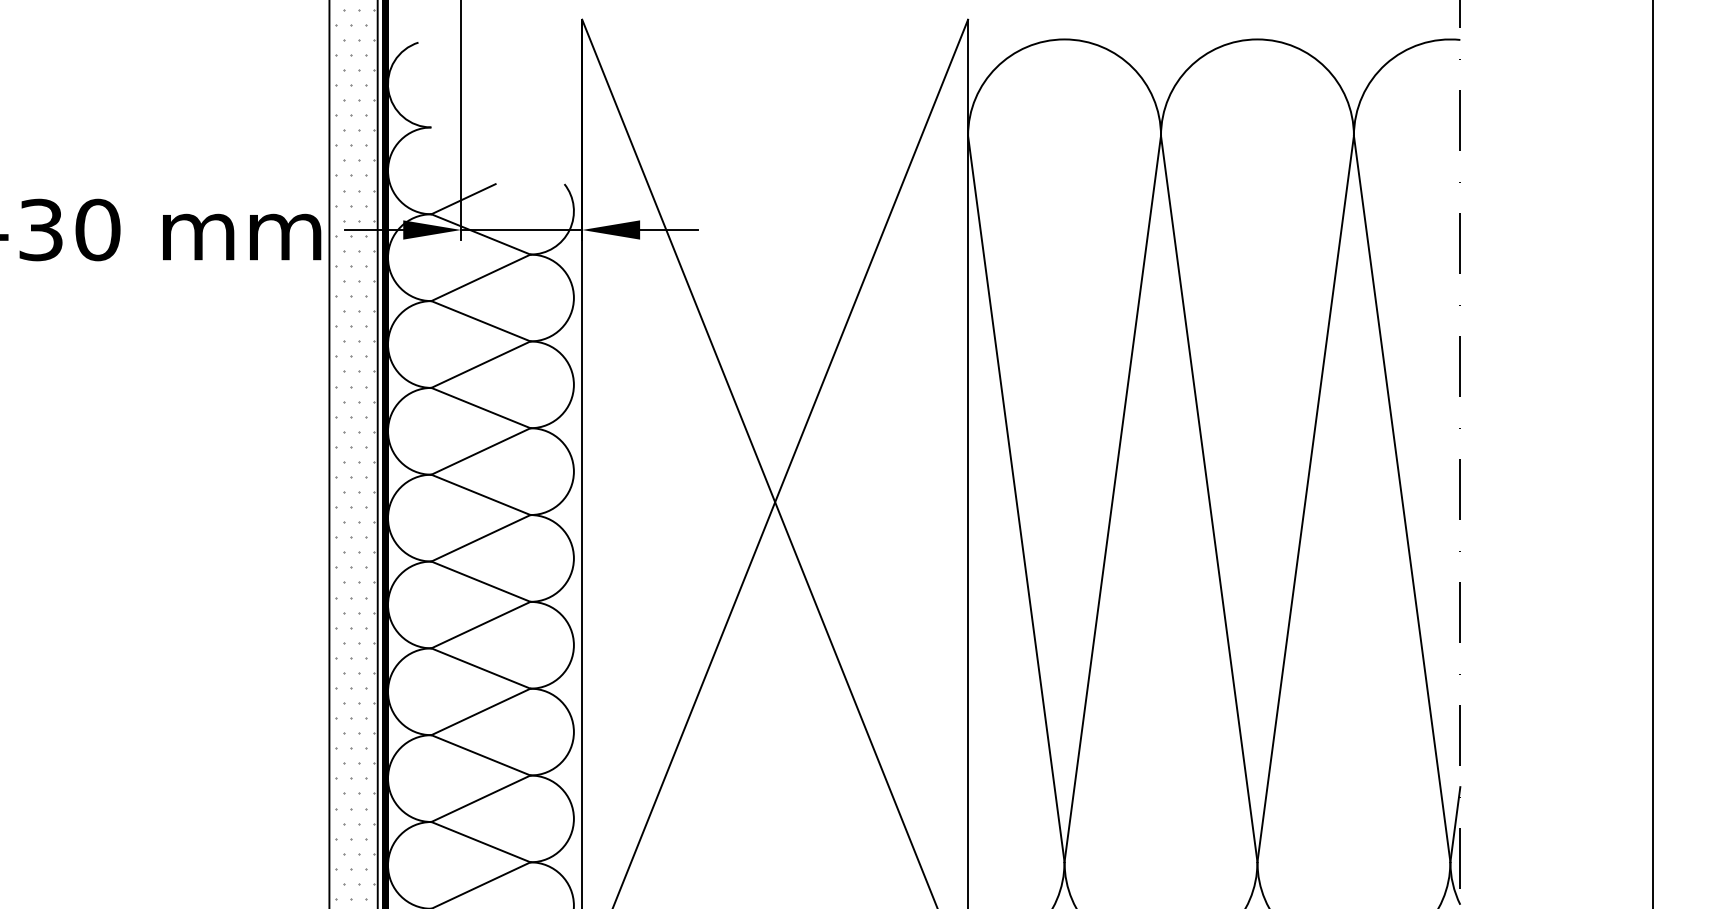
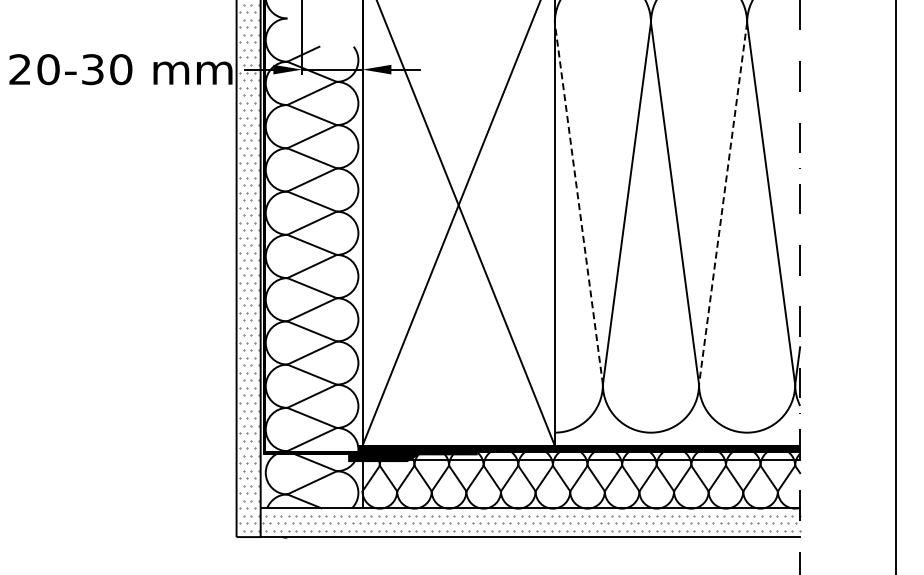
line: (1015, 498) -> (578, 203), solid -> dashed
line: (1306, 498) -> (723, 203), solid -> dashed

